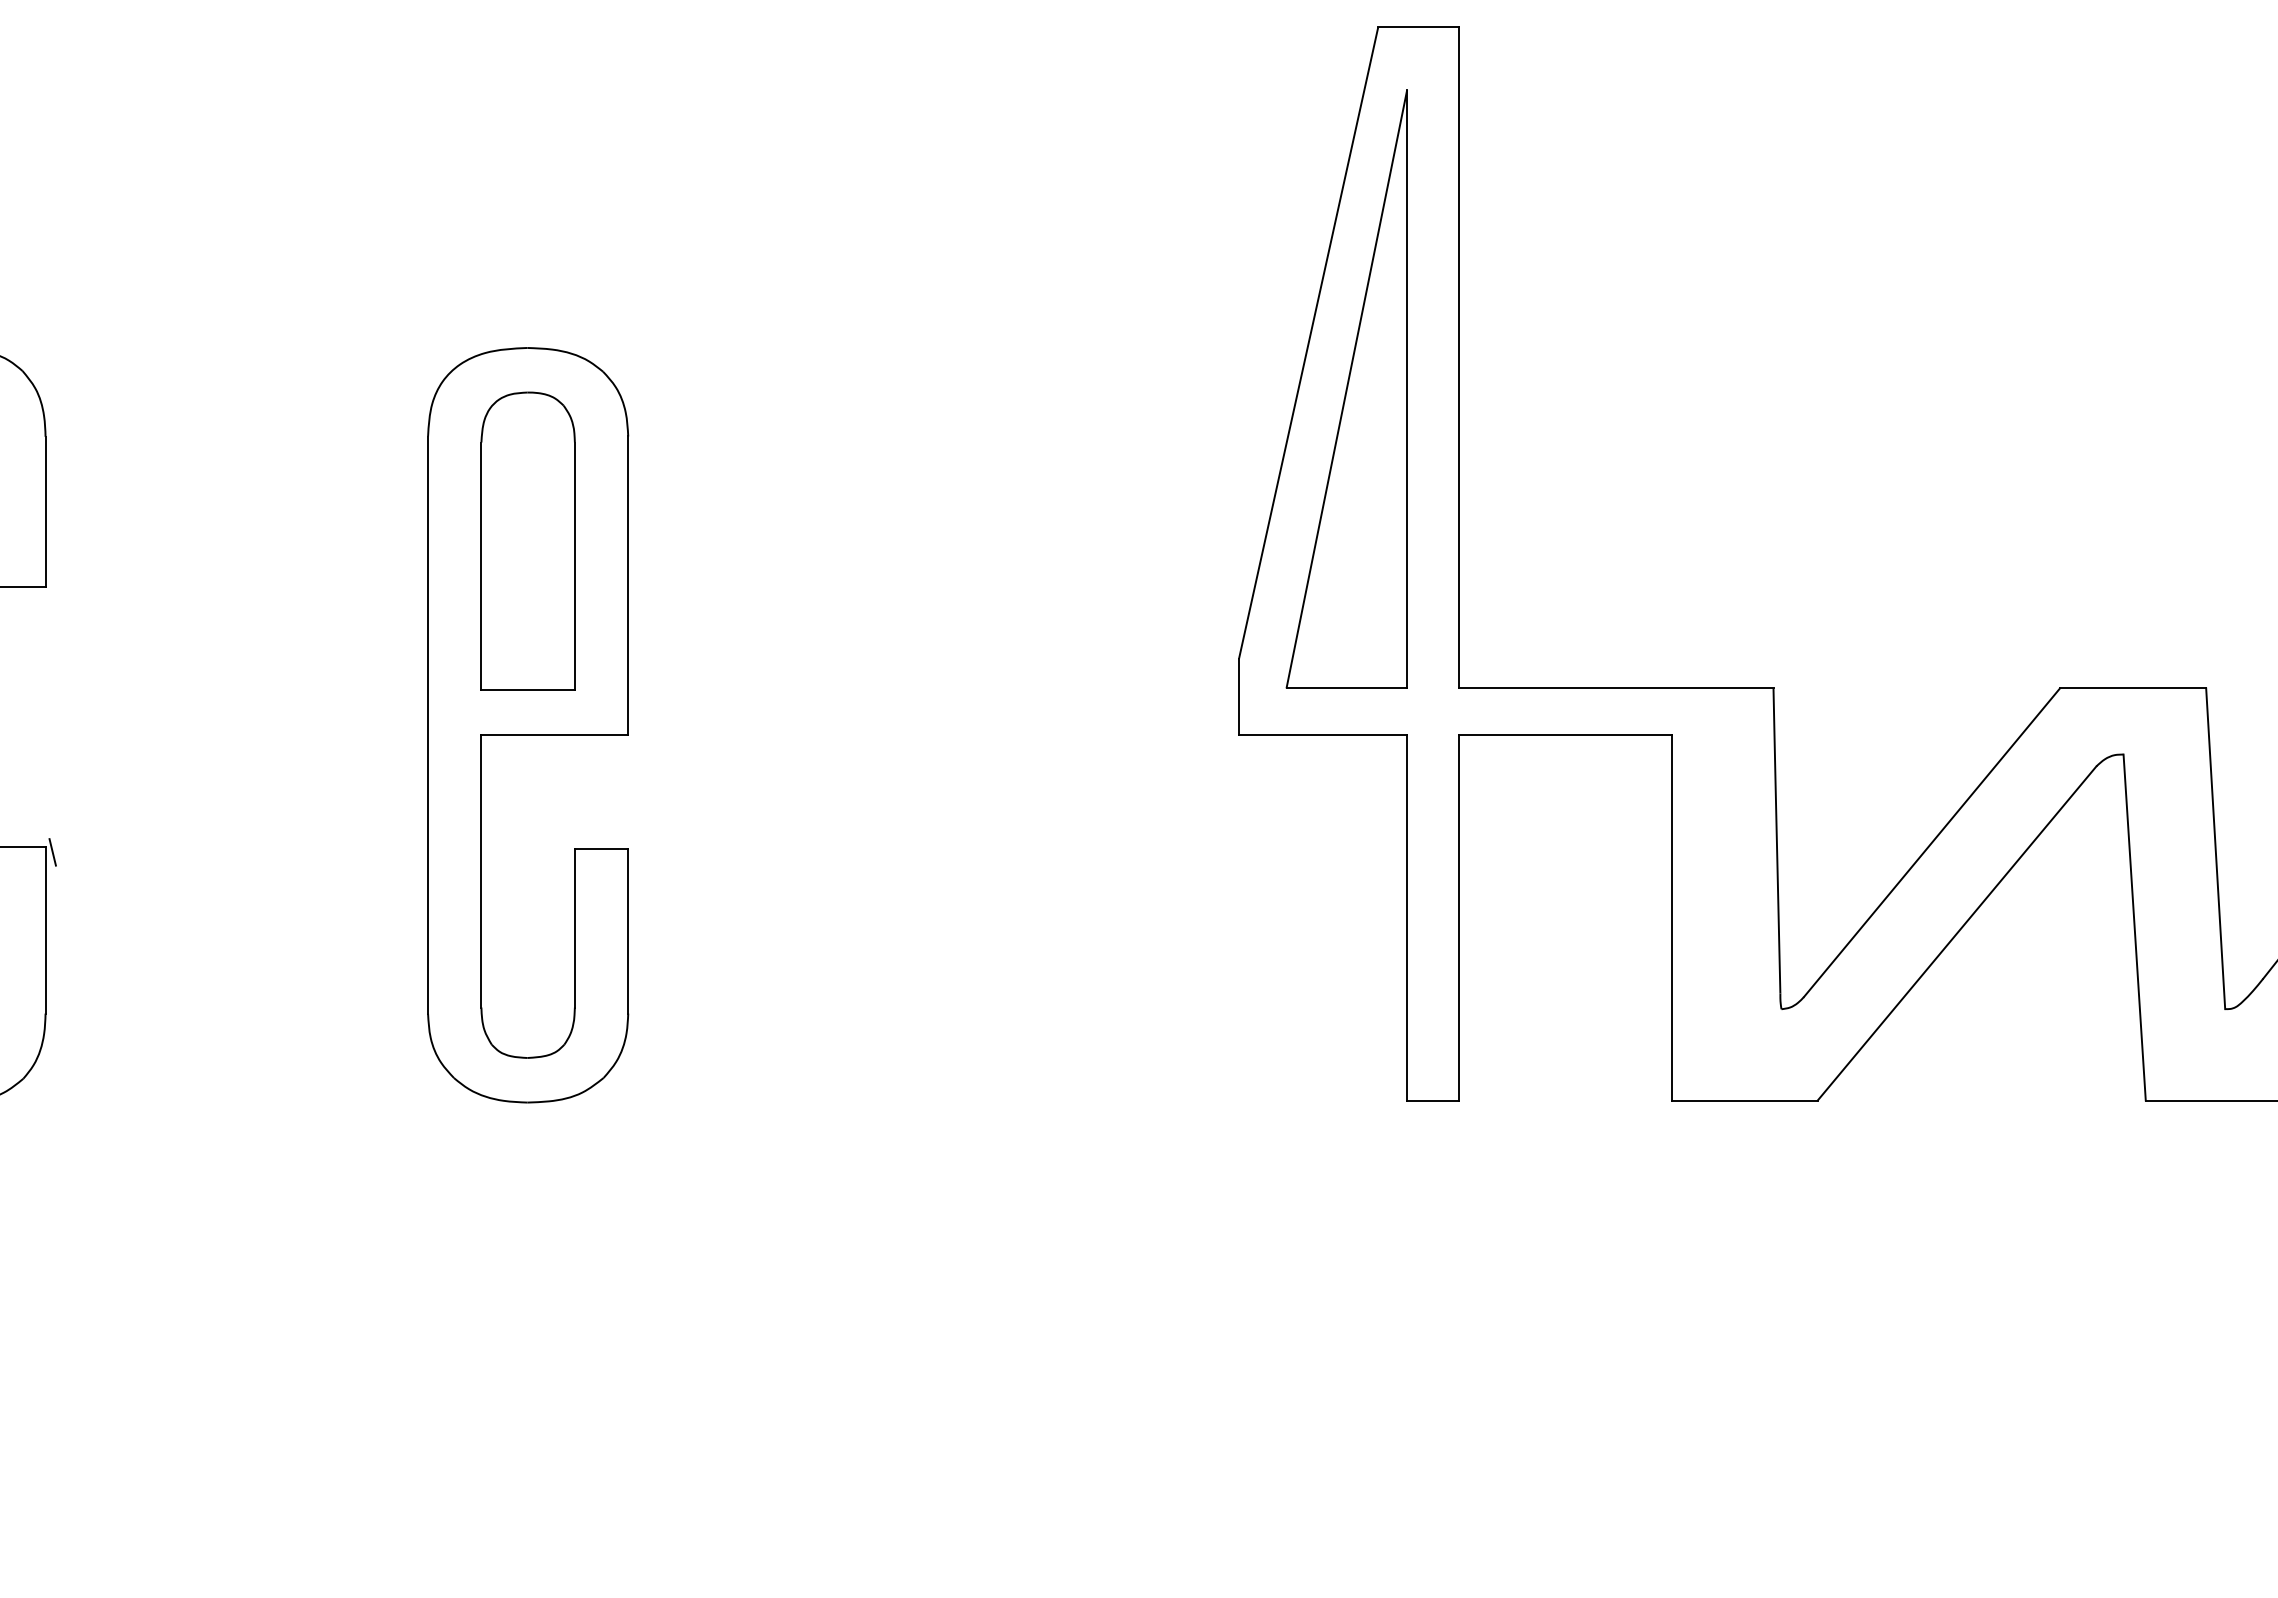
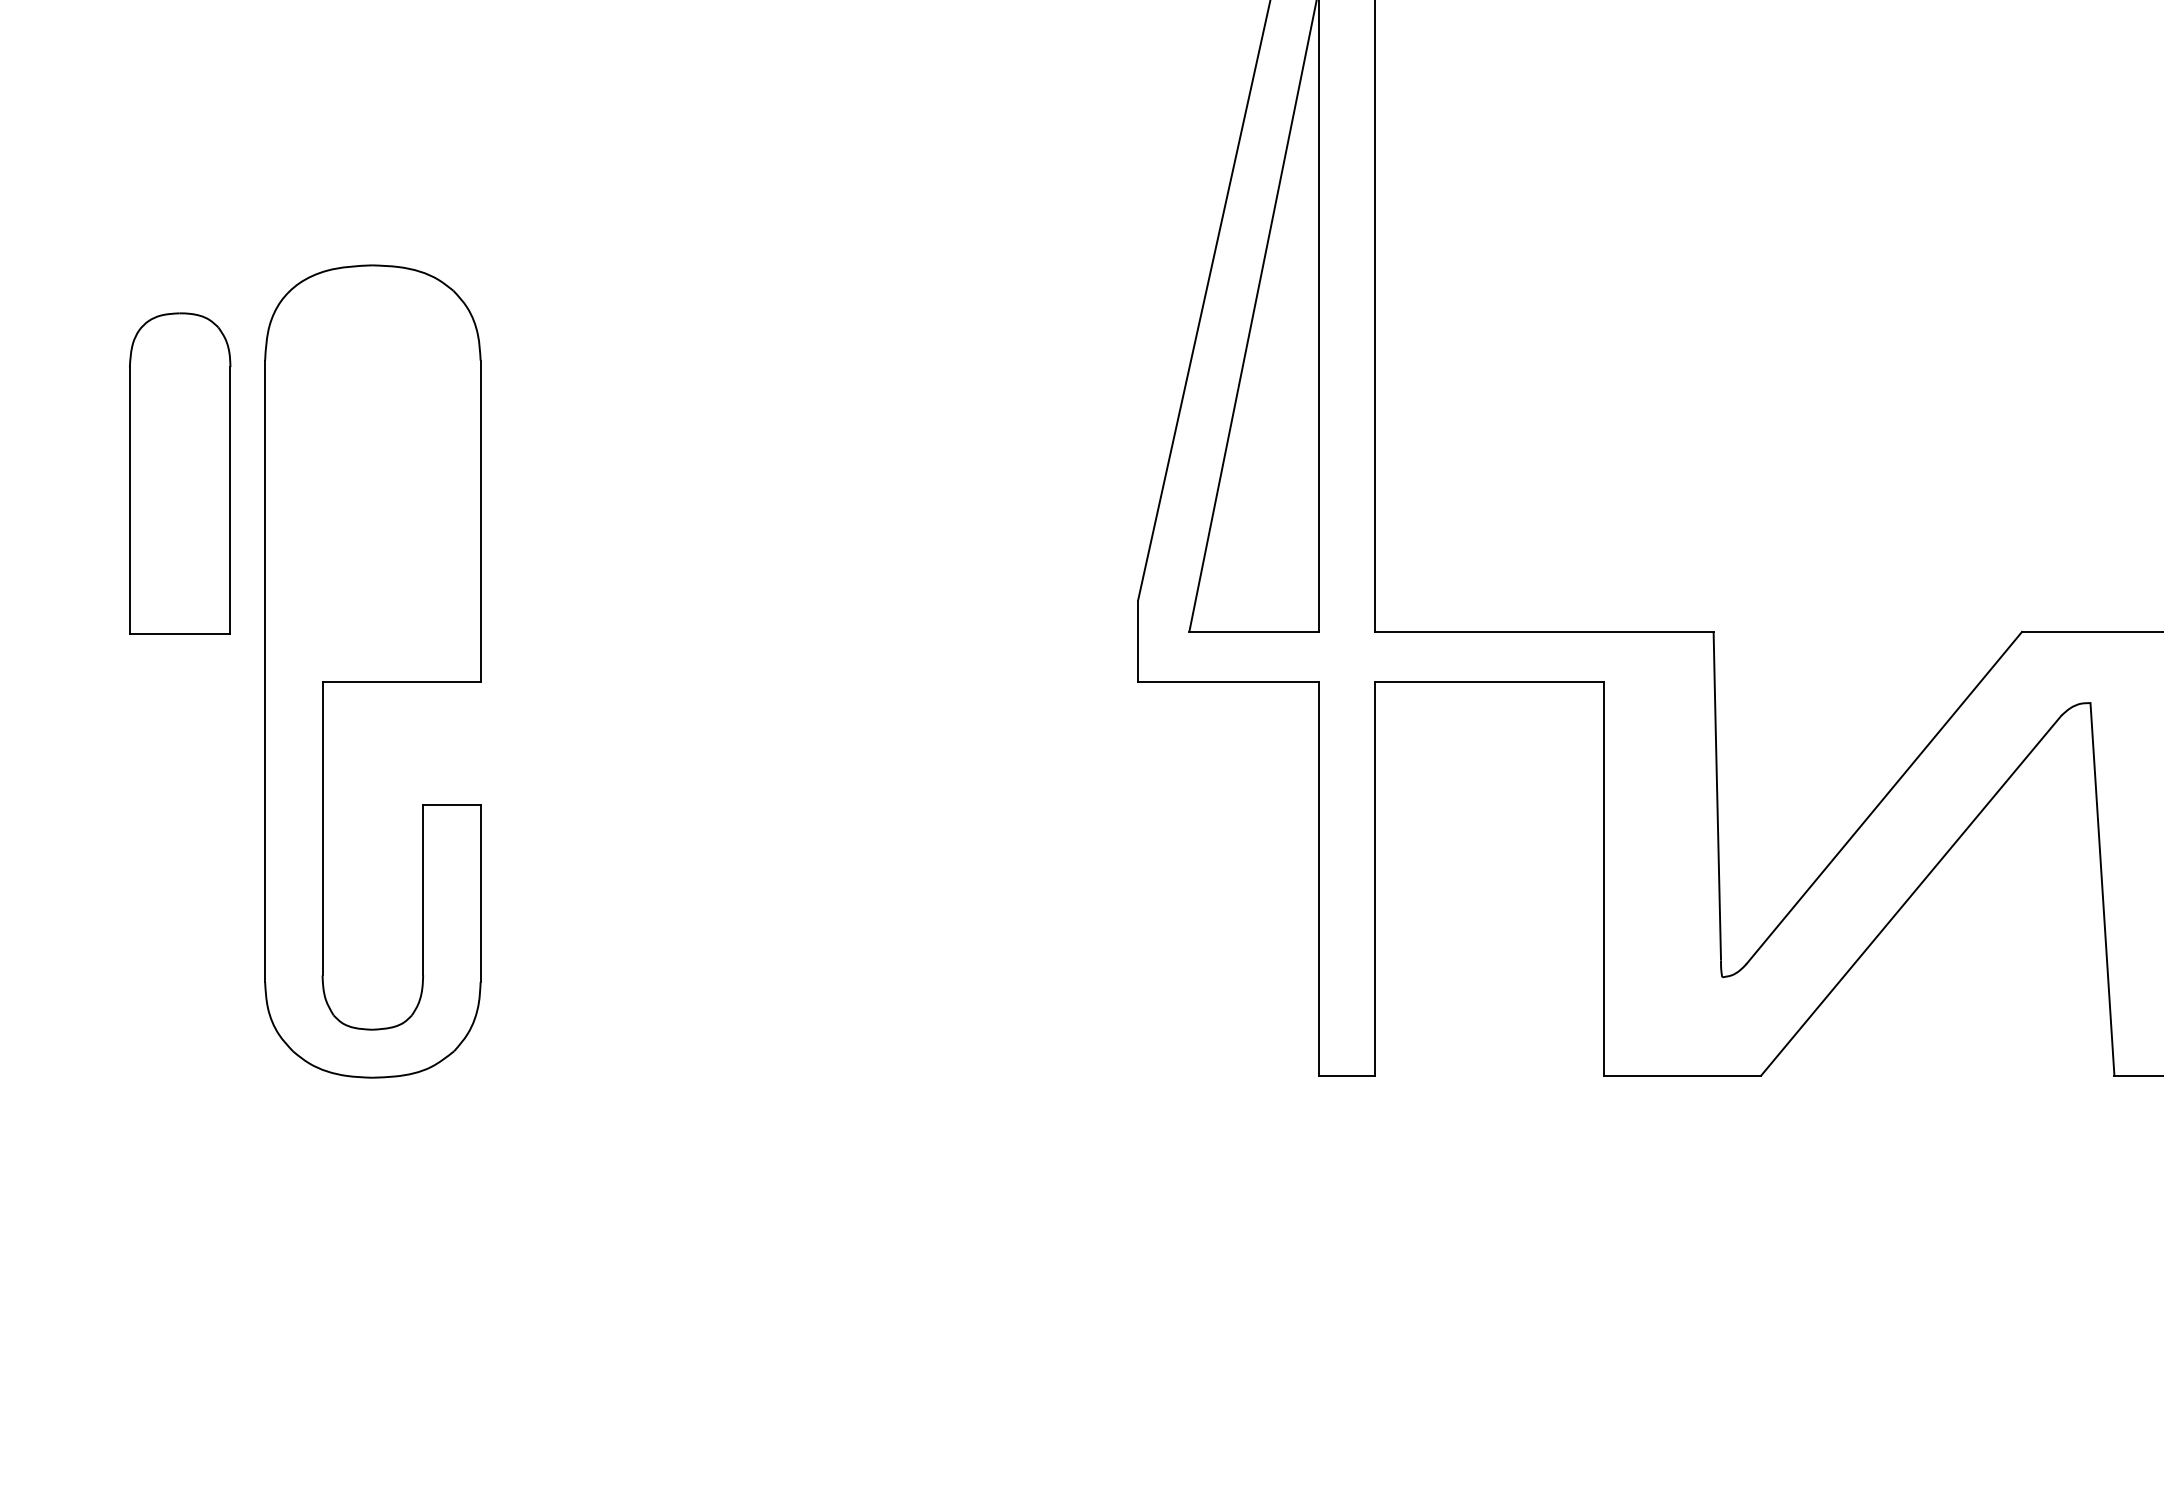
part: (527, 540) -> (179, 472), moved

